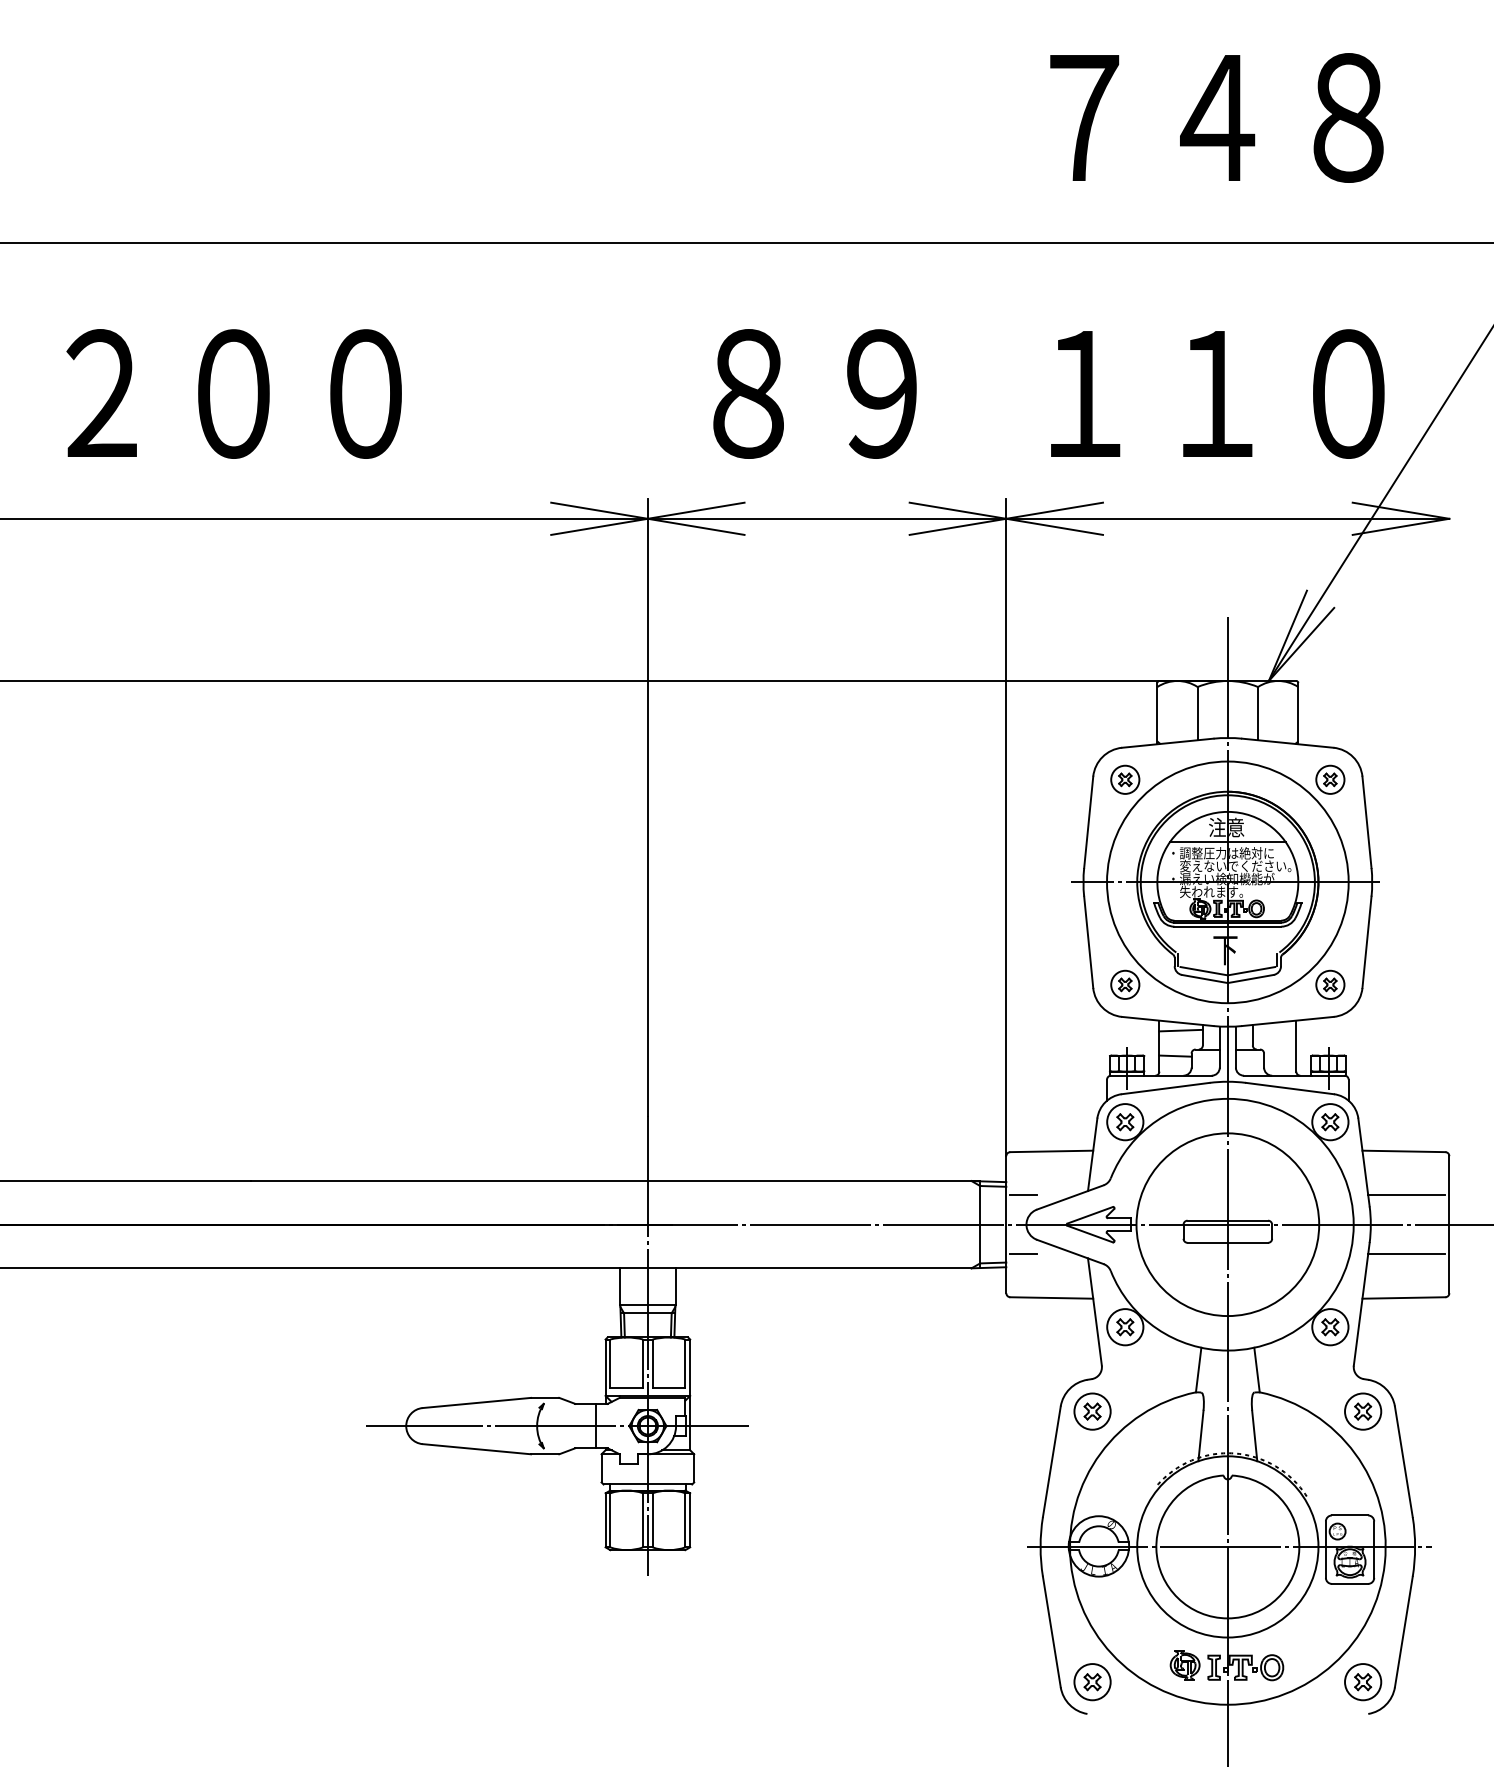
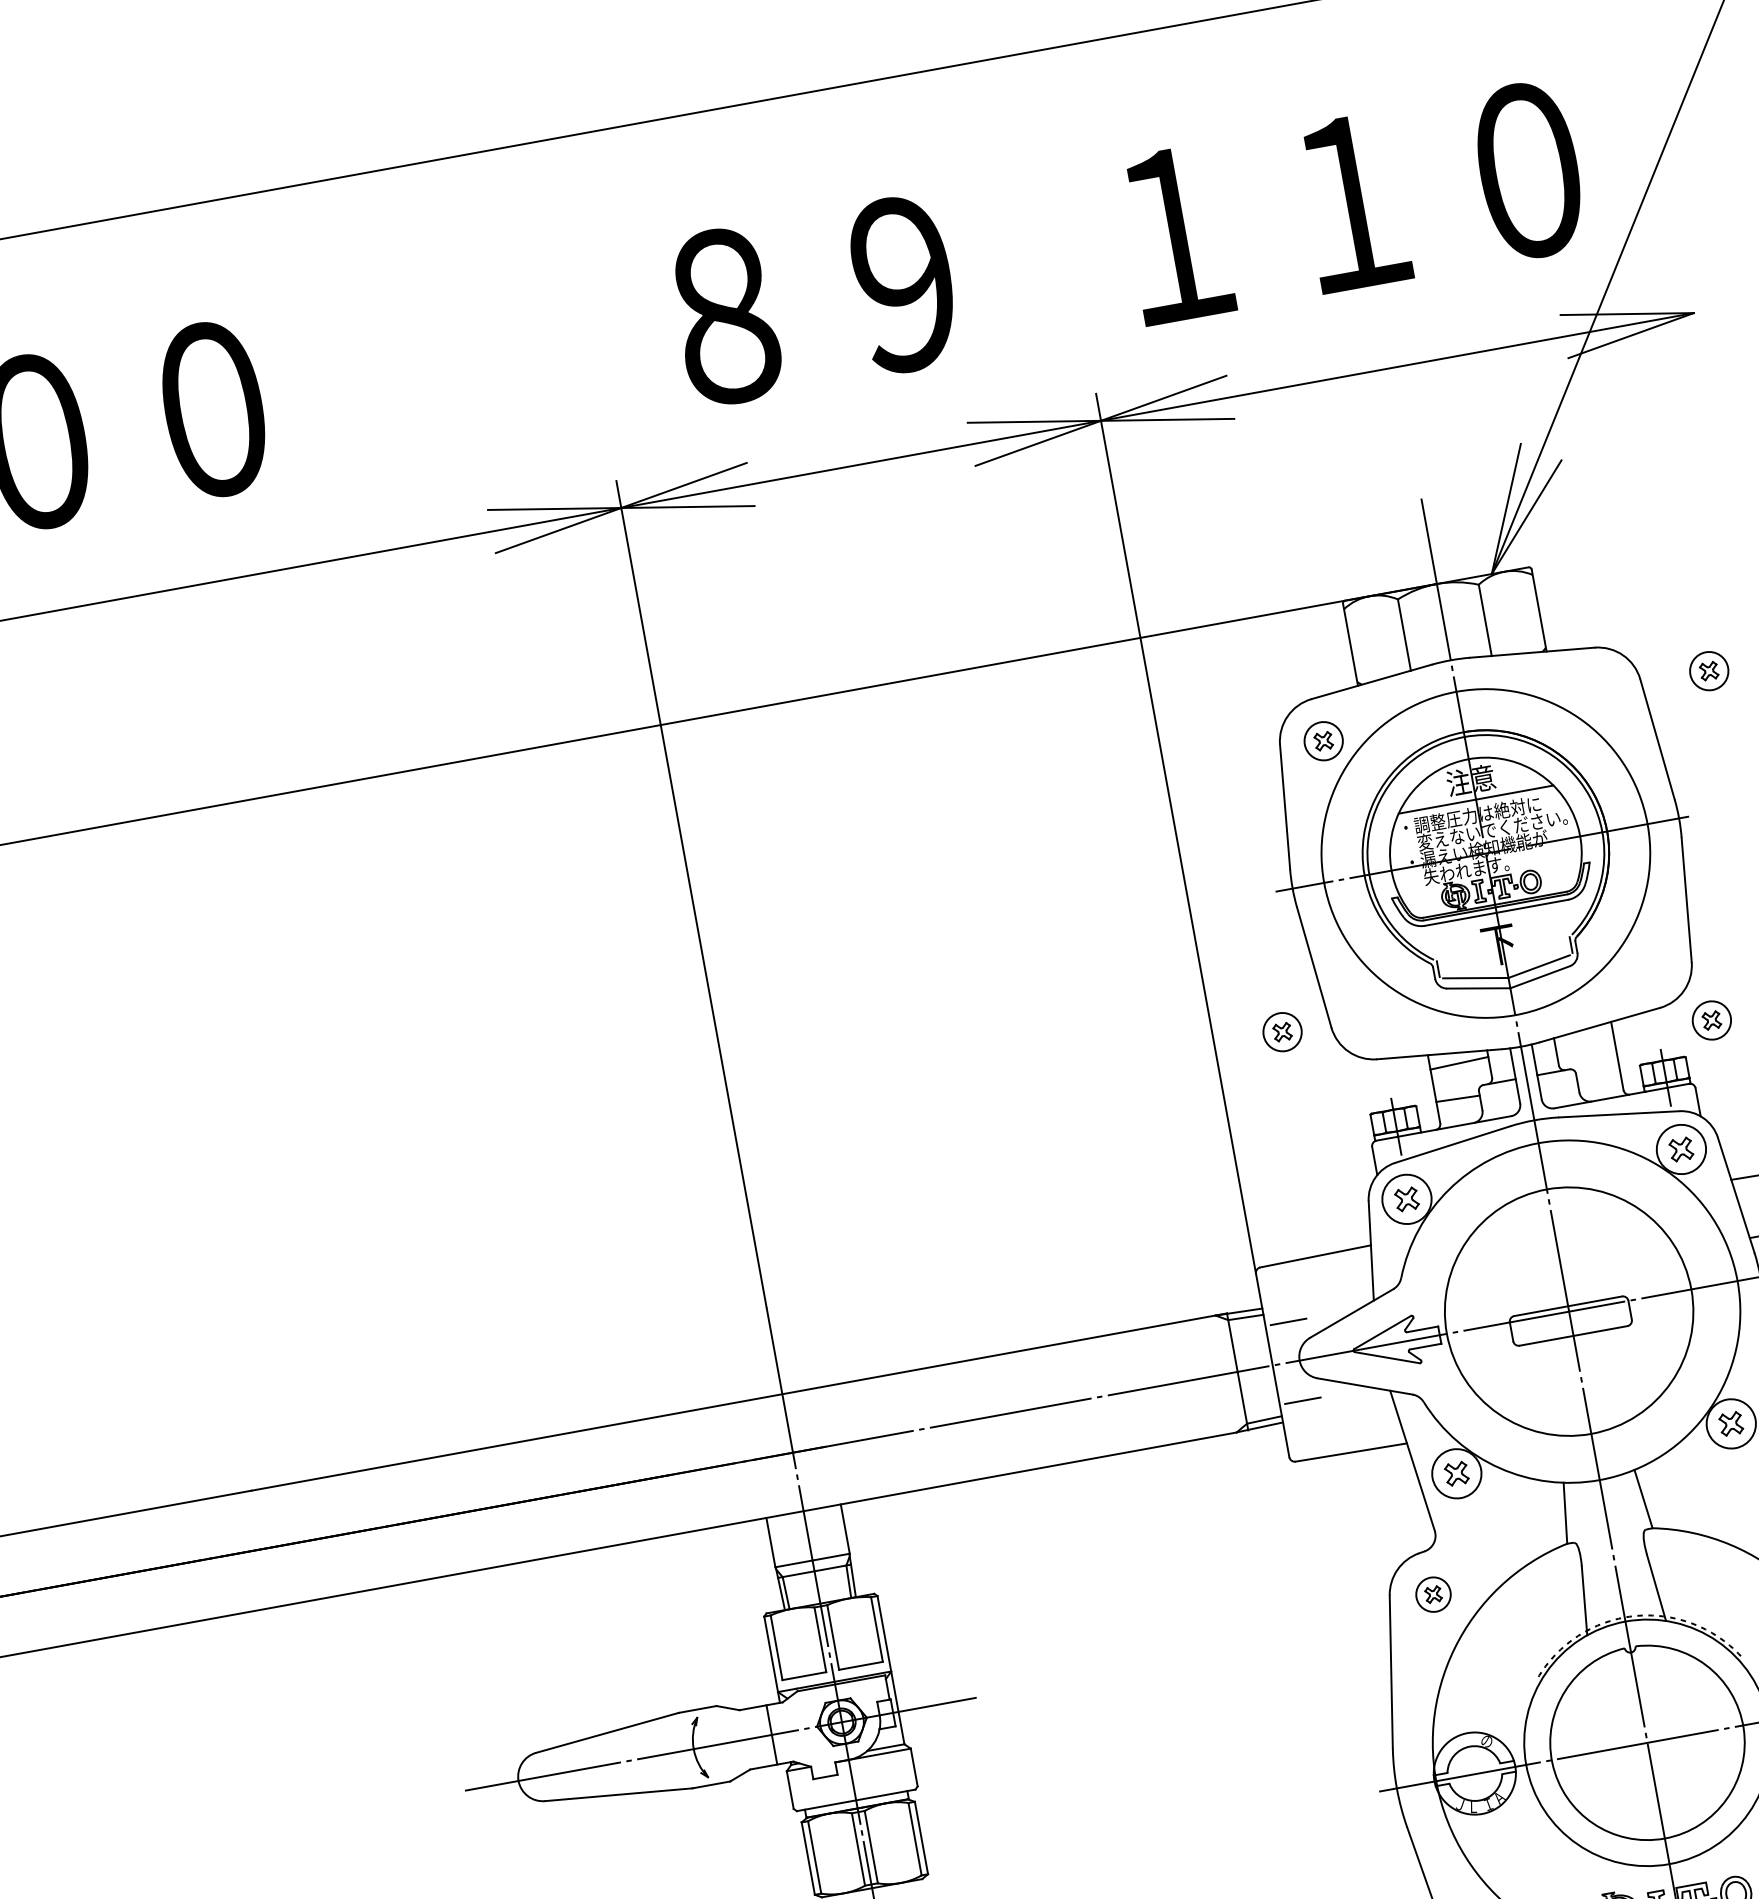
part: (1330, 779) -> (1709, 670), moved
part: (1125, 984) -> (1282, 1031), moved
part: (1330, 984) -> (1711, 1019), moved
part: (1092, 1411) -> (1433, 1594), size x0.7

